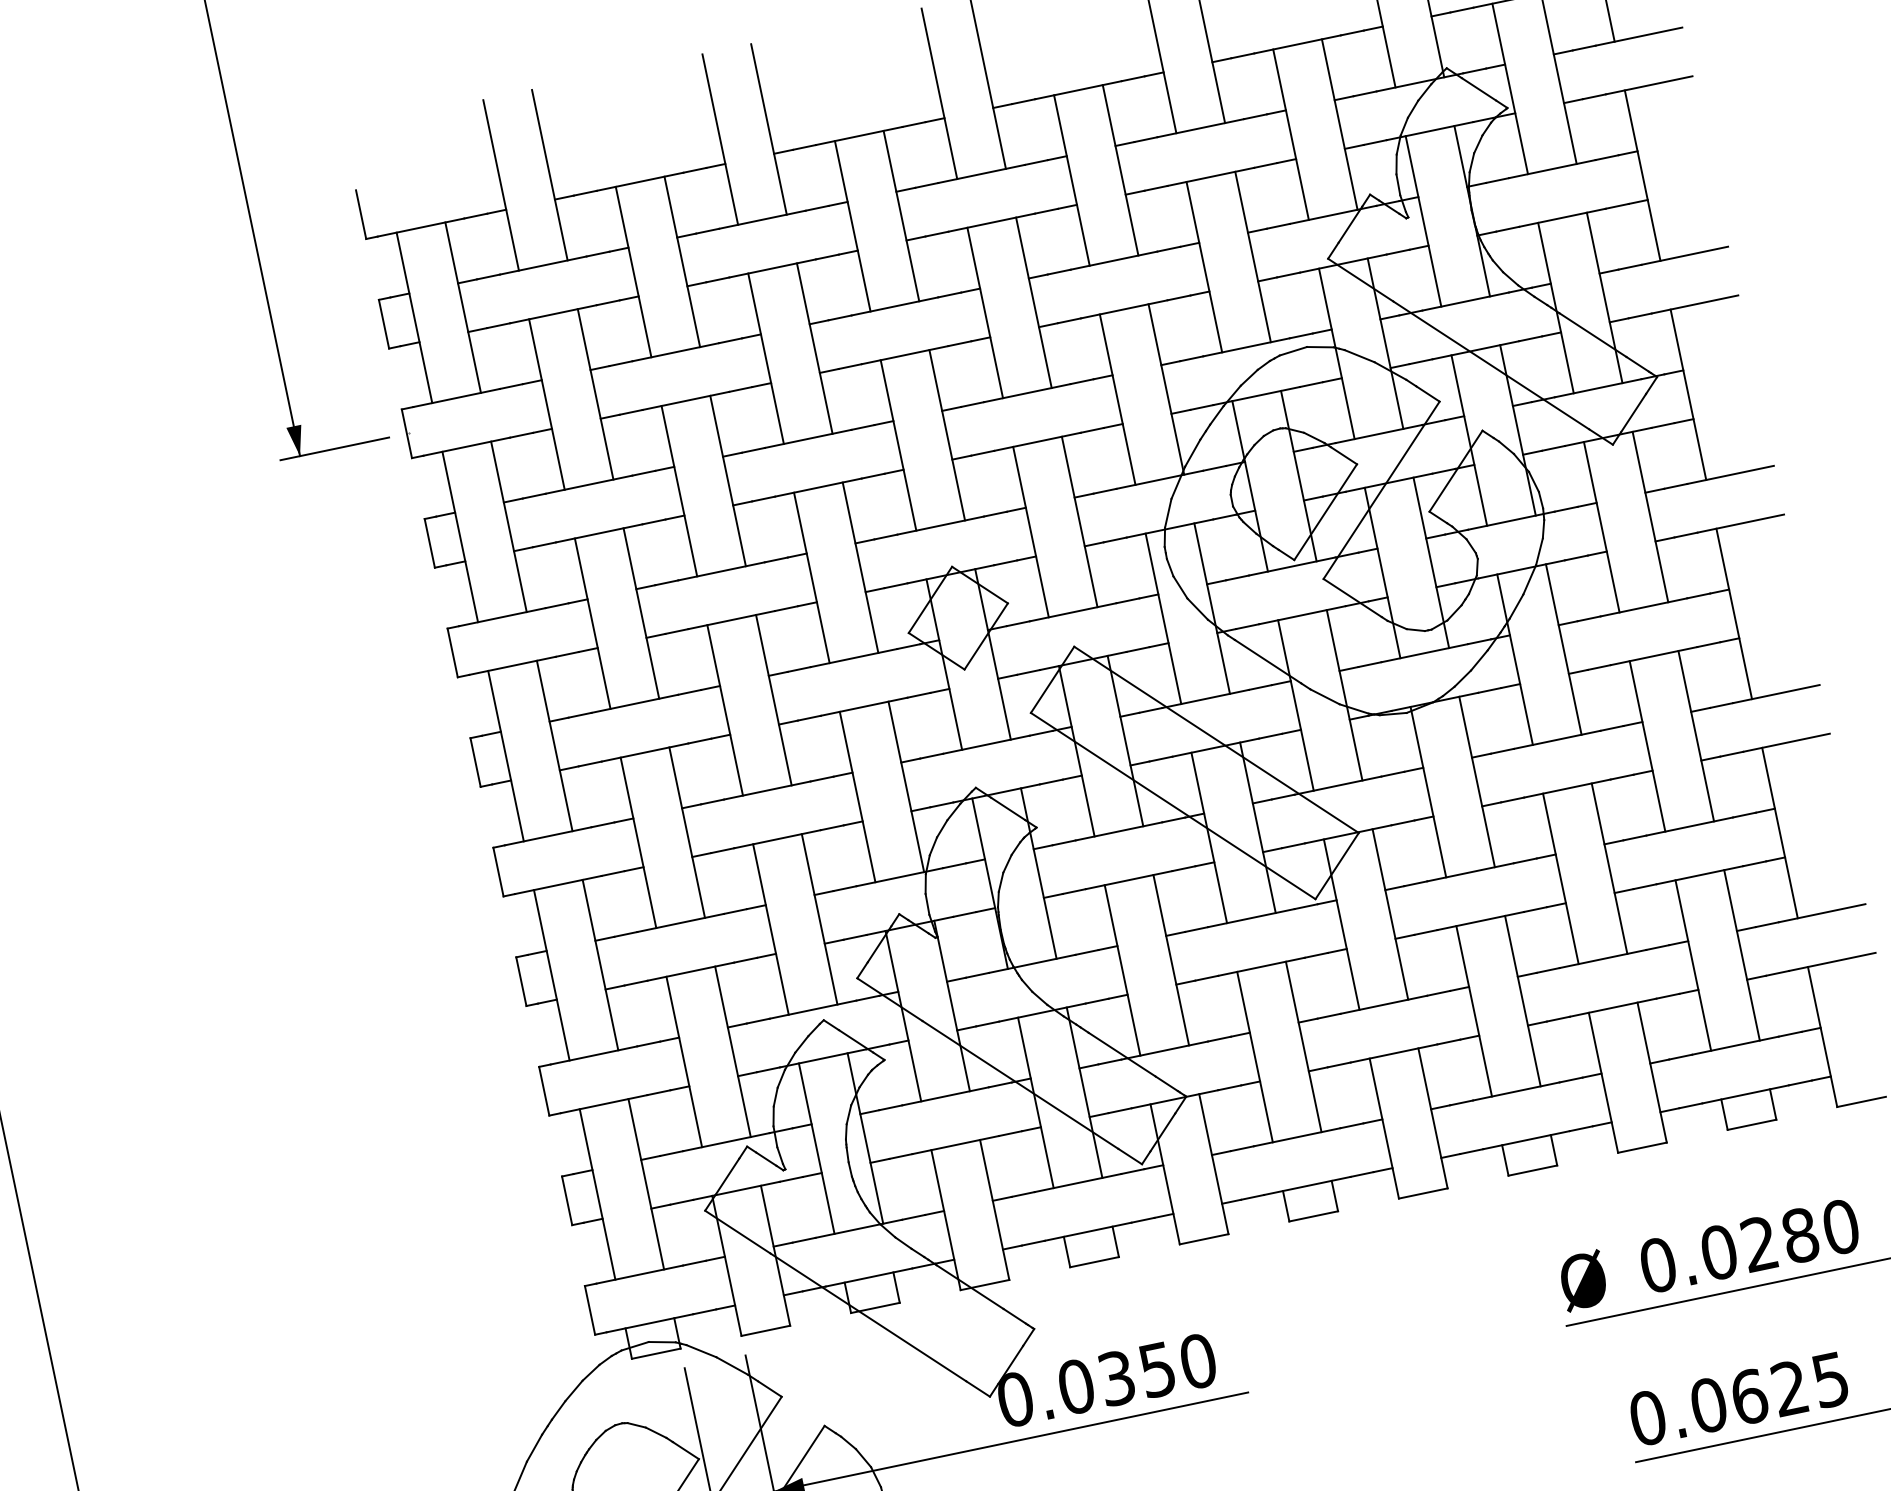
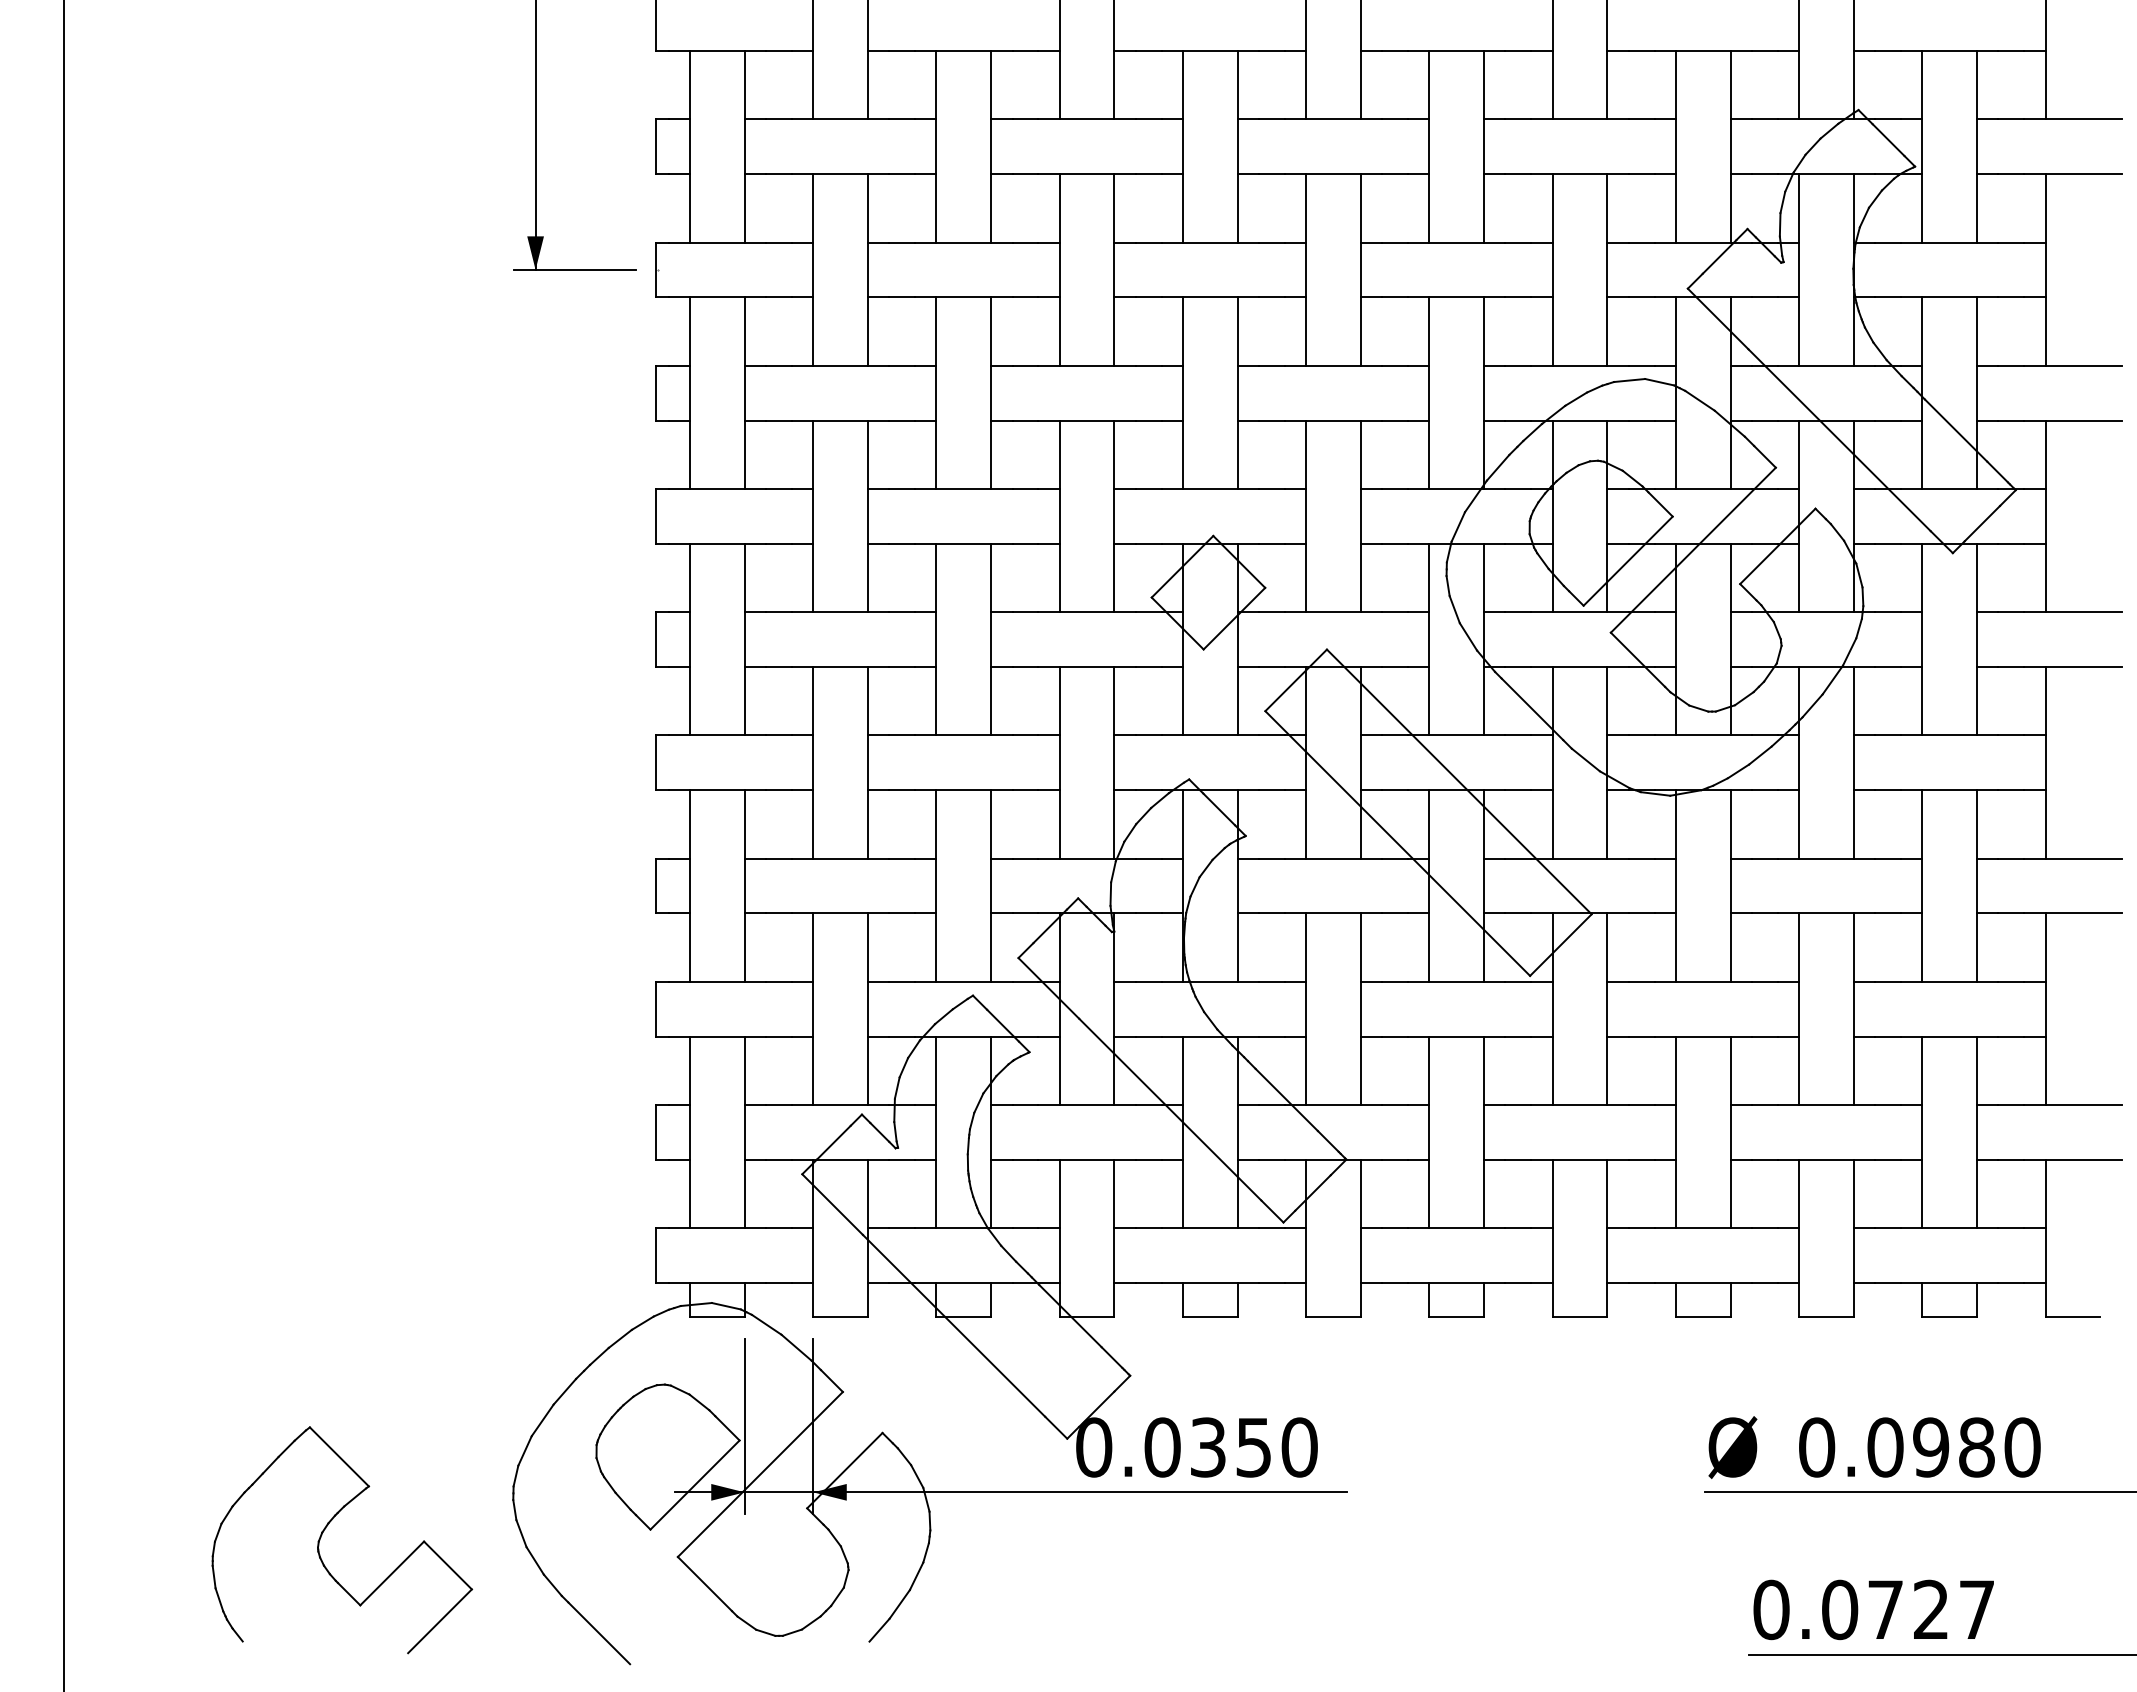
text: (1760, 1243) -> (1931, 1447), 0.0280 -> 0.0980
text: (1789, 1388) -> (1930, 1609), 0.0625 -> 0.0727

